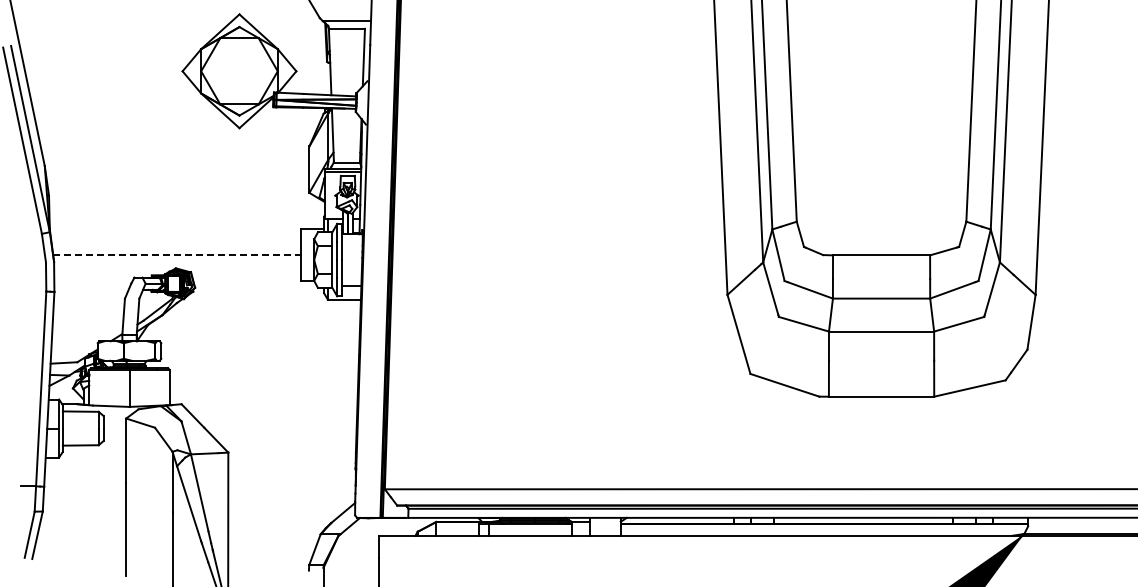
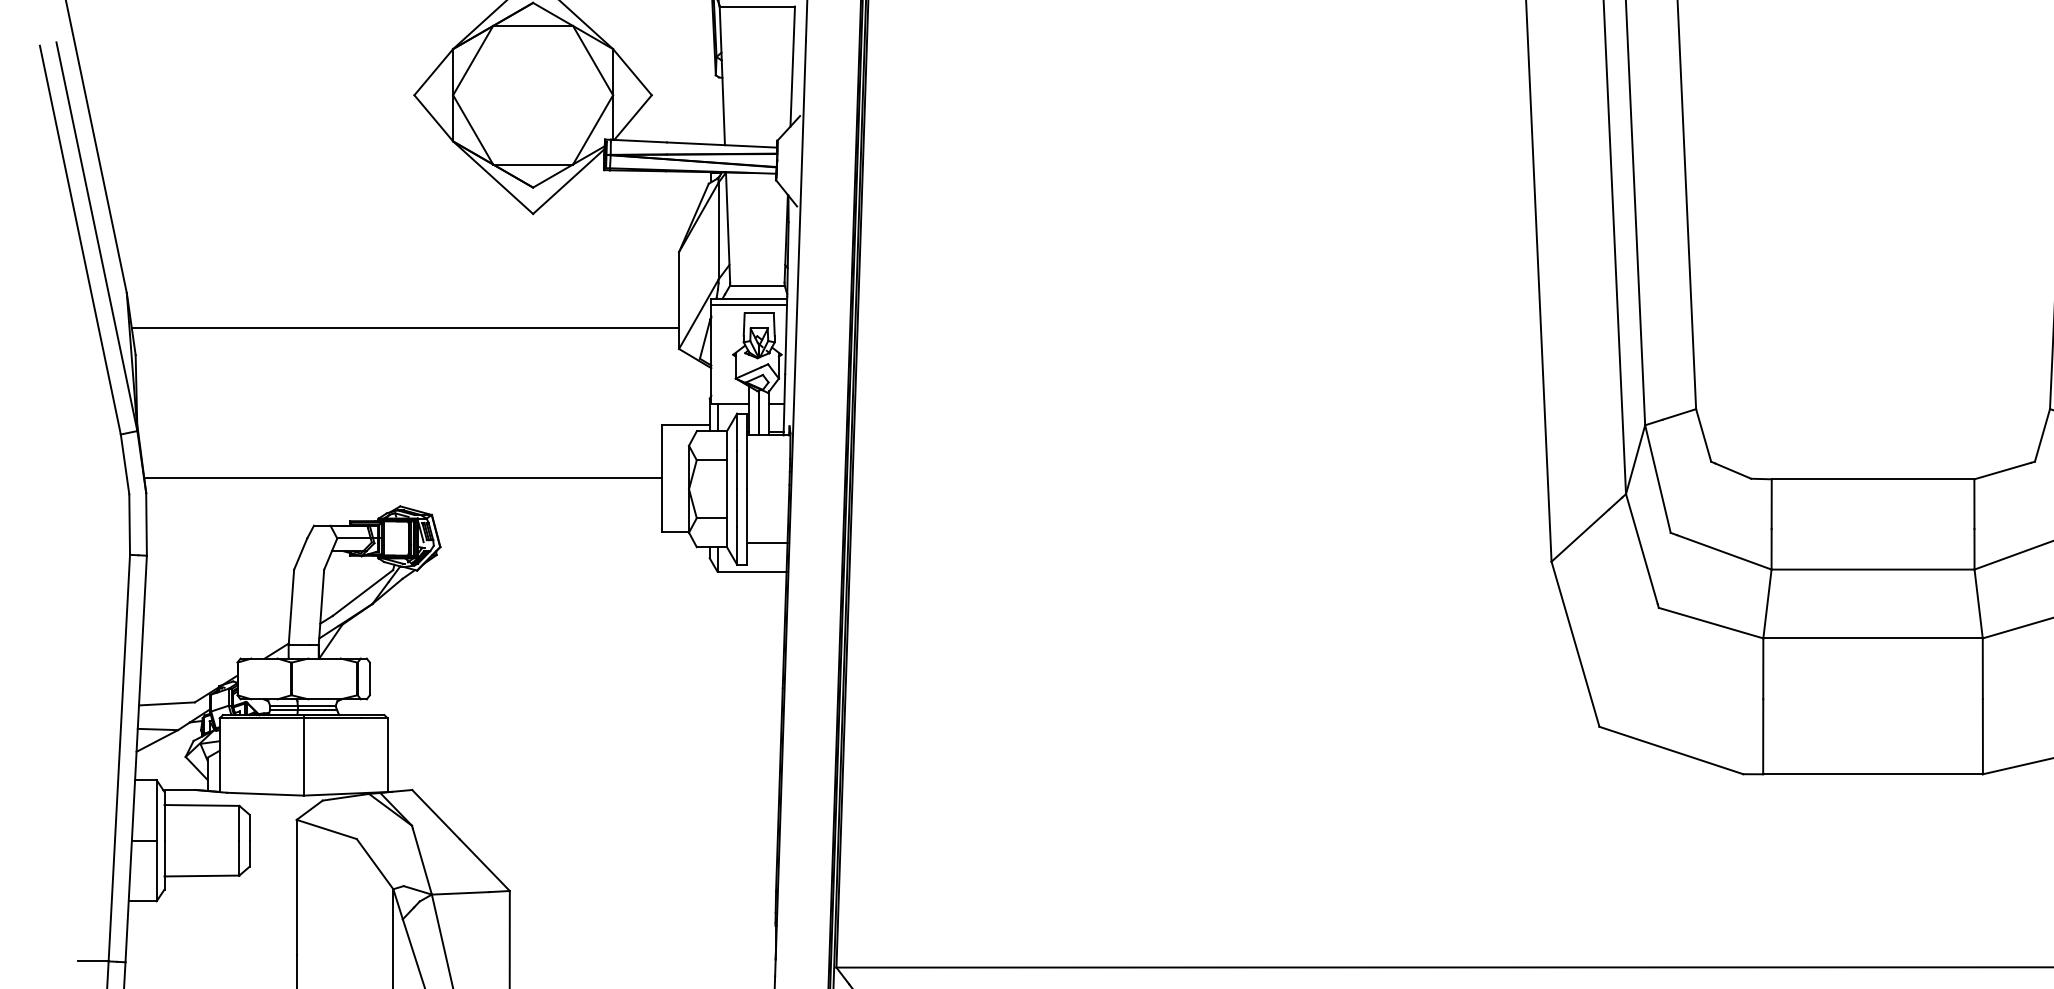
line: (178, 182) -> (405, 327), added
line: (177, 254) -> (403, 477), dashed -> solid

